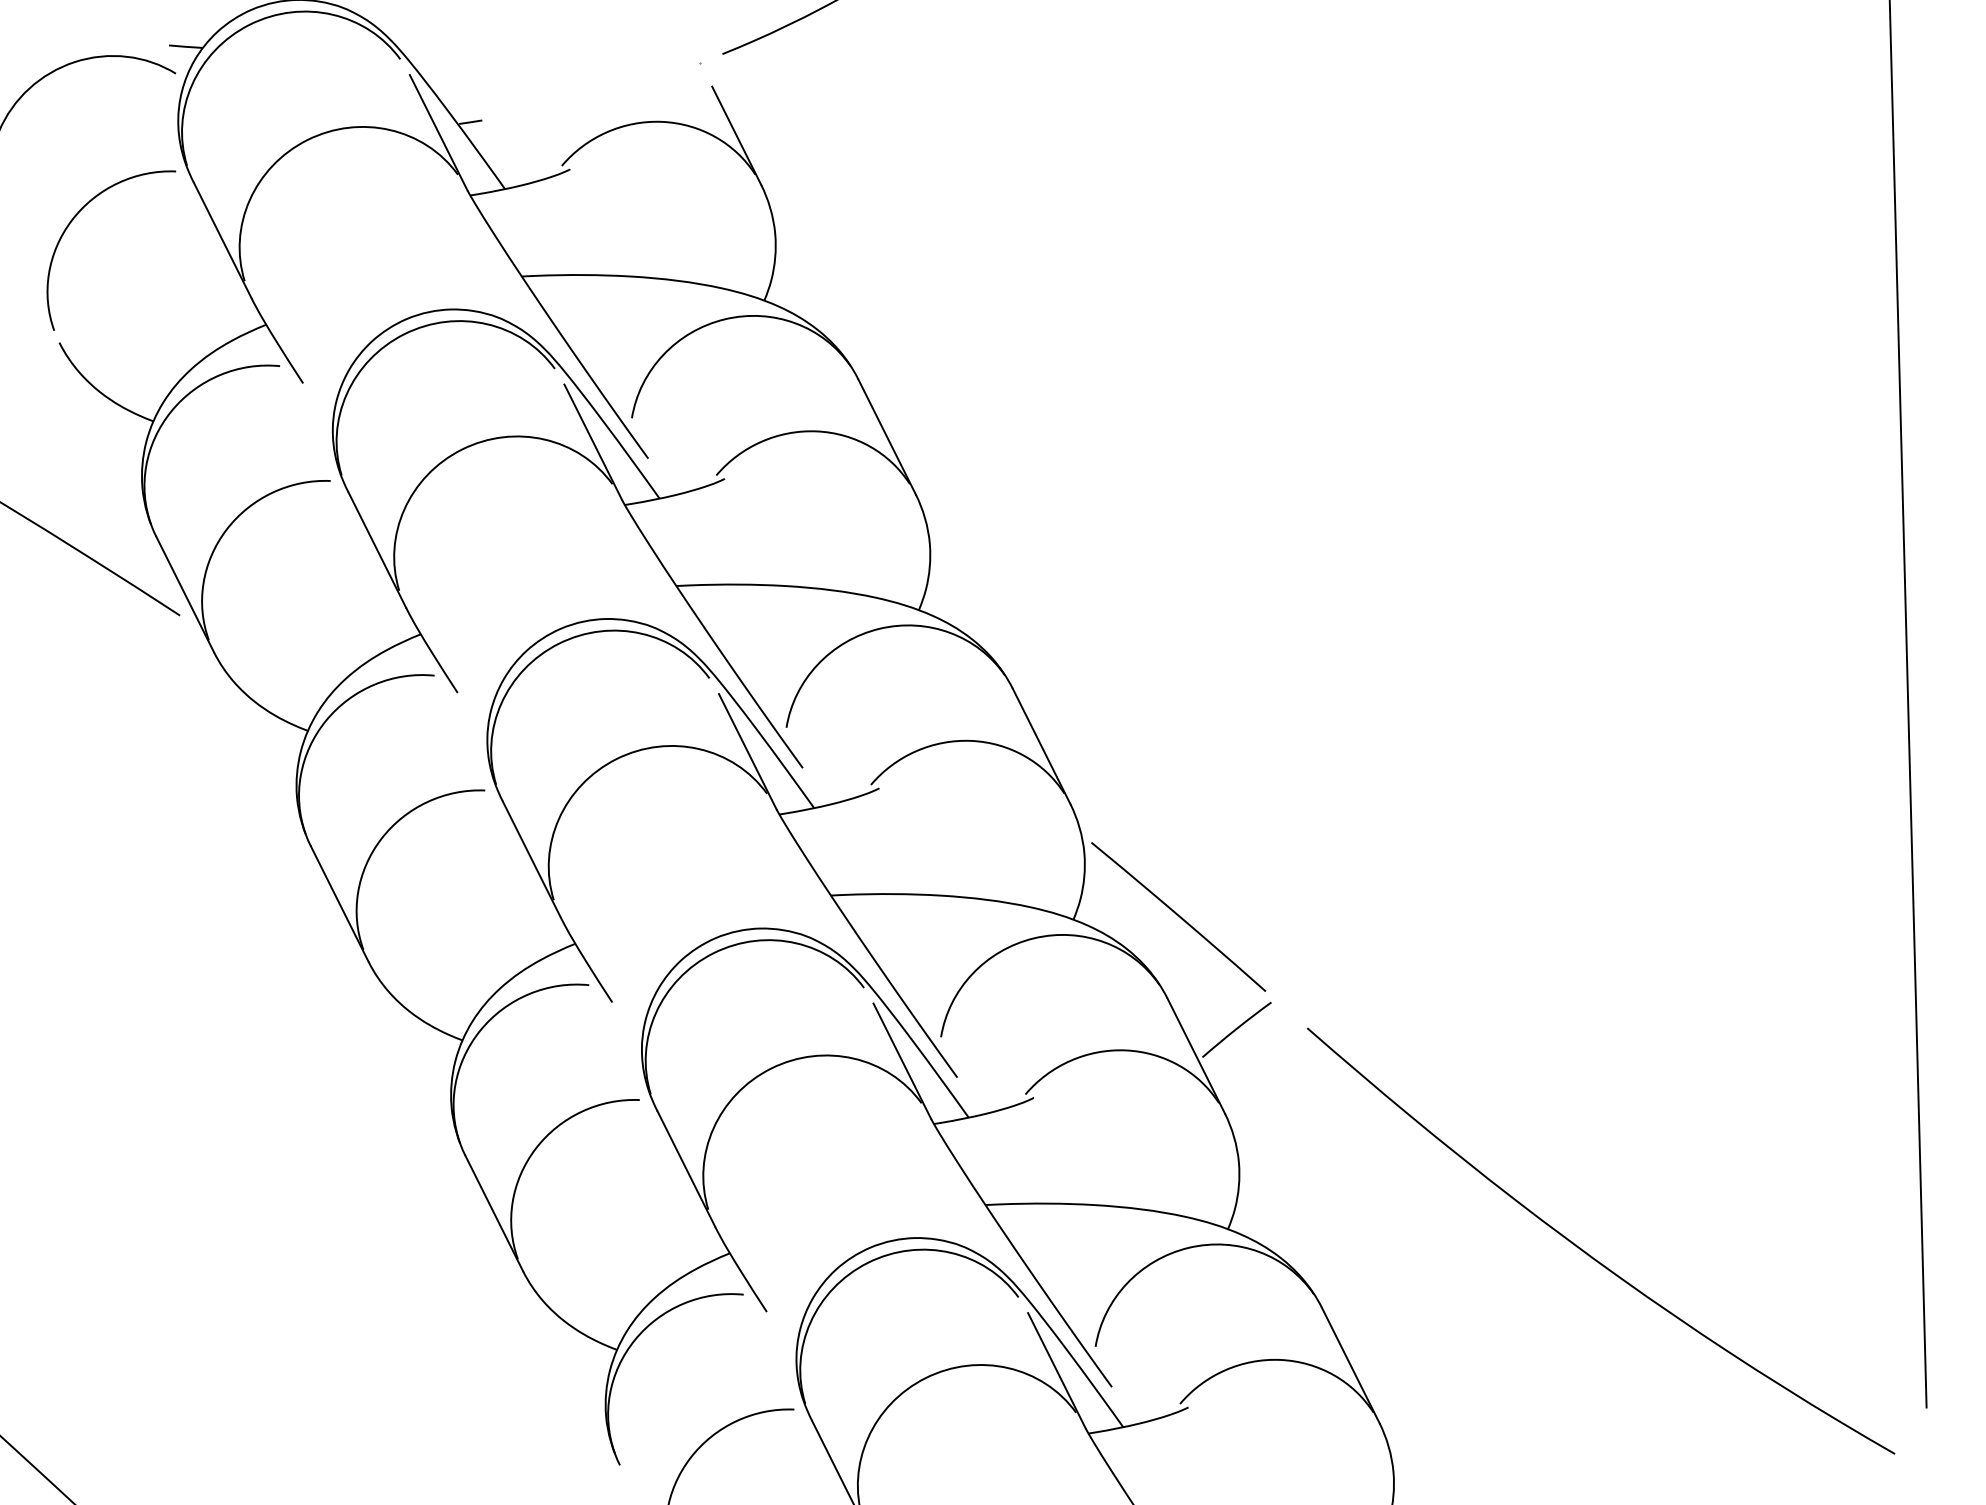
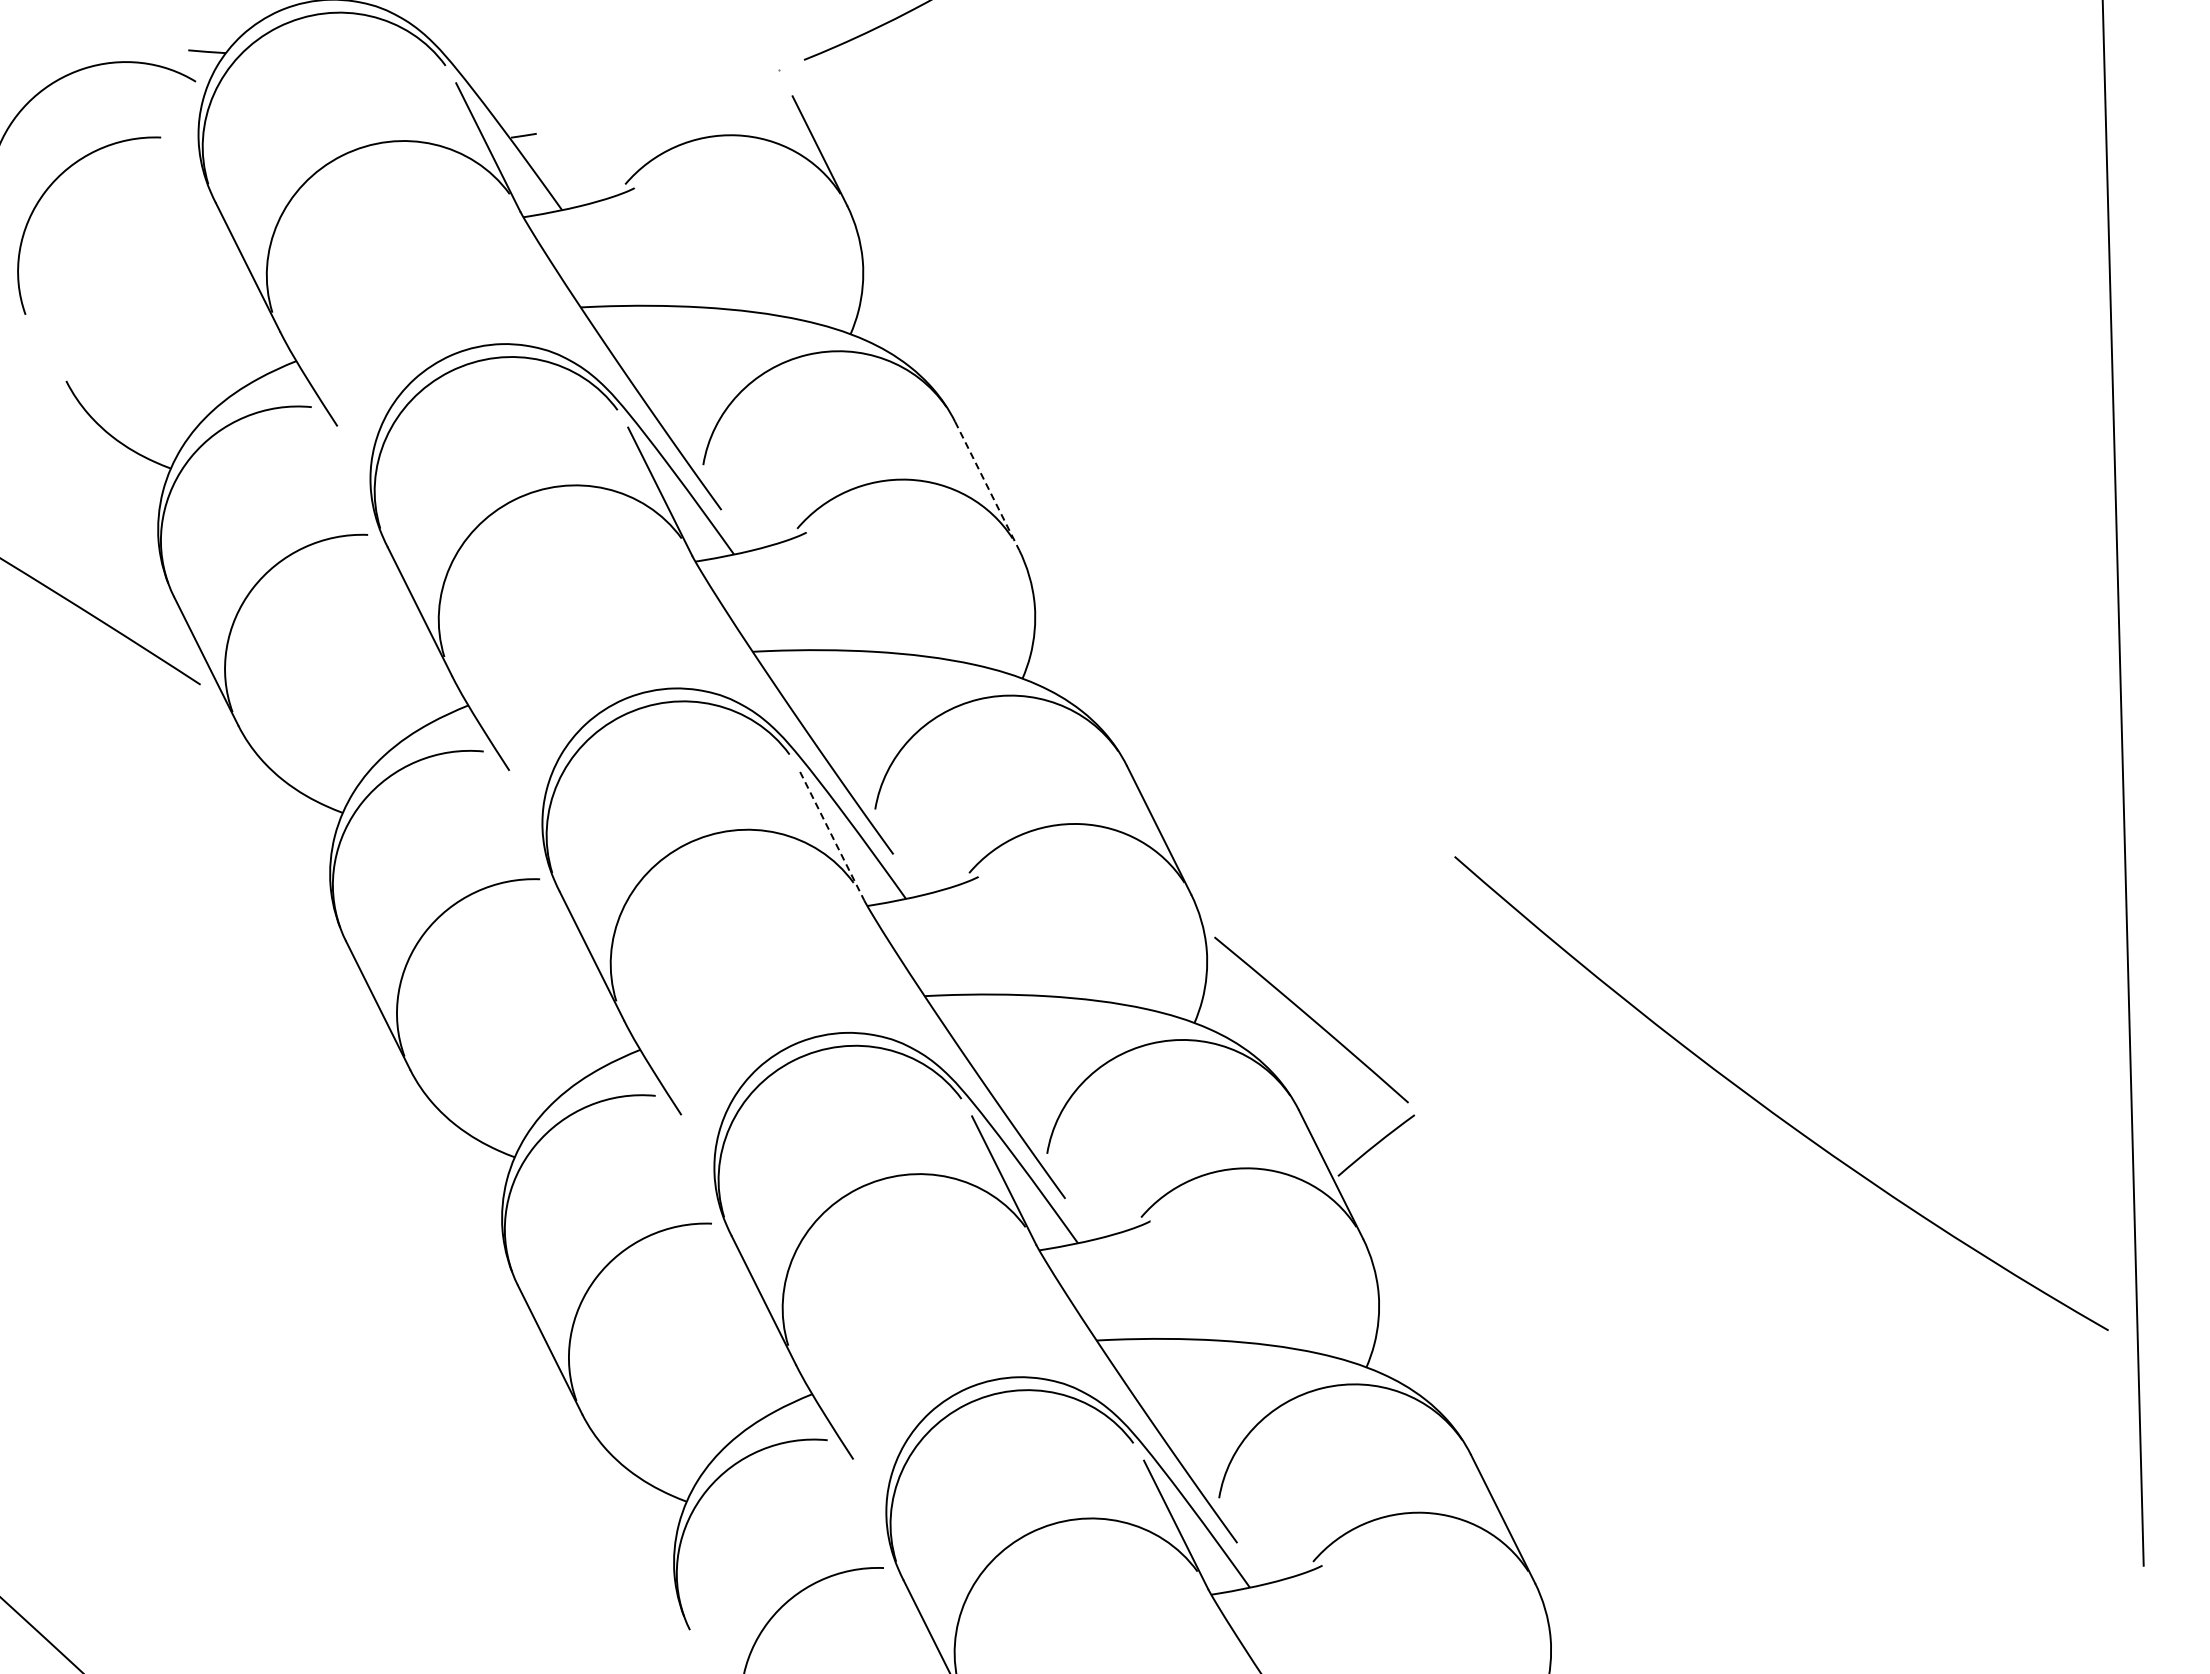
curve: (73, 220) -> (46, 192), moved
line: (887, 437) -> (987, 486), solid -> dashed
line: (748, 752) -> (832, 836), solid -> dashed
curve: (1592, 1256) -> (1771, 1110), moved

